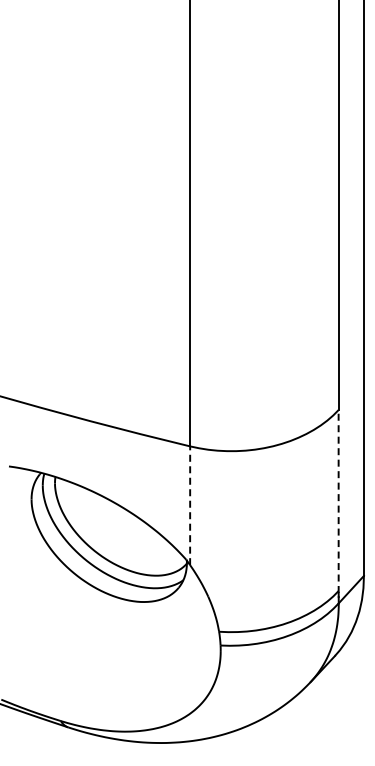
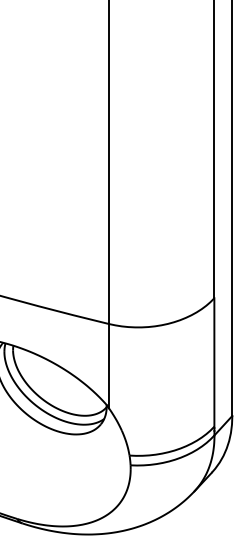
line: (338, 501) -> (214, 363), dashed -> solid
line: (190, 505) -> (109, 365), dashed -> solid

